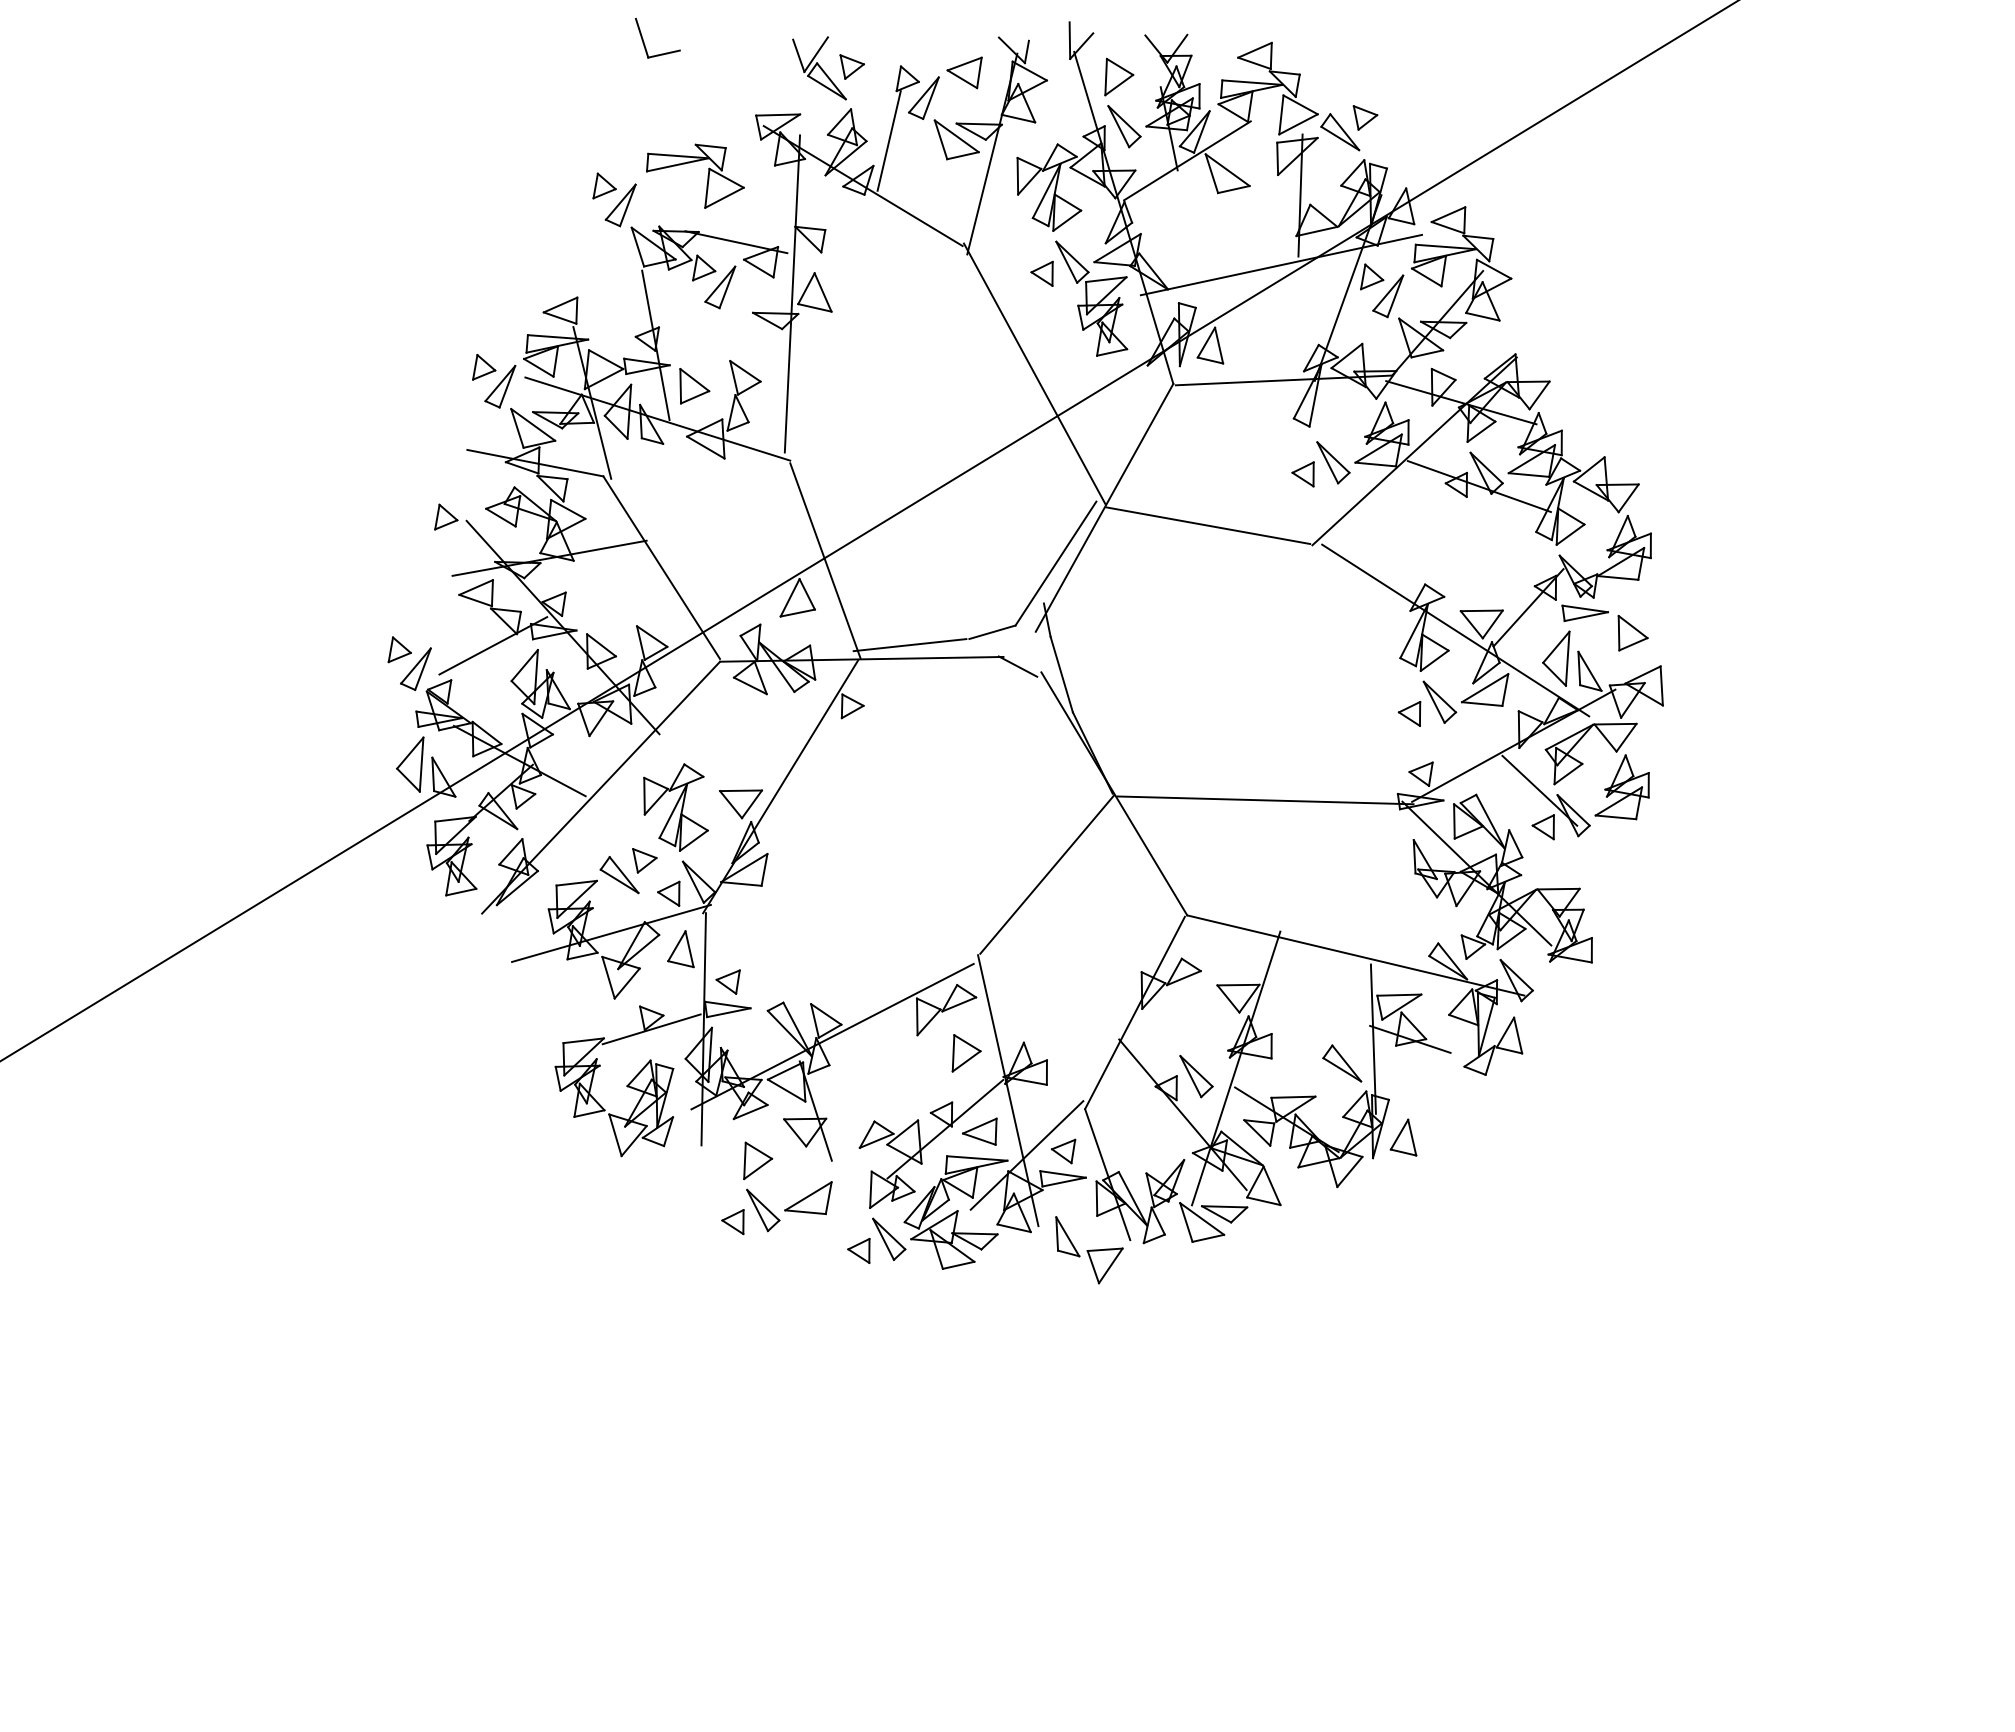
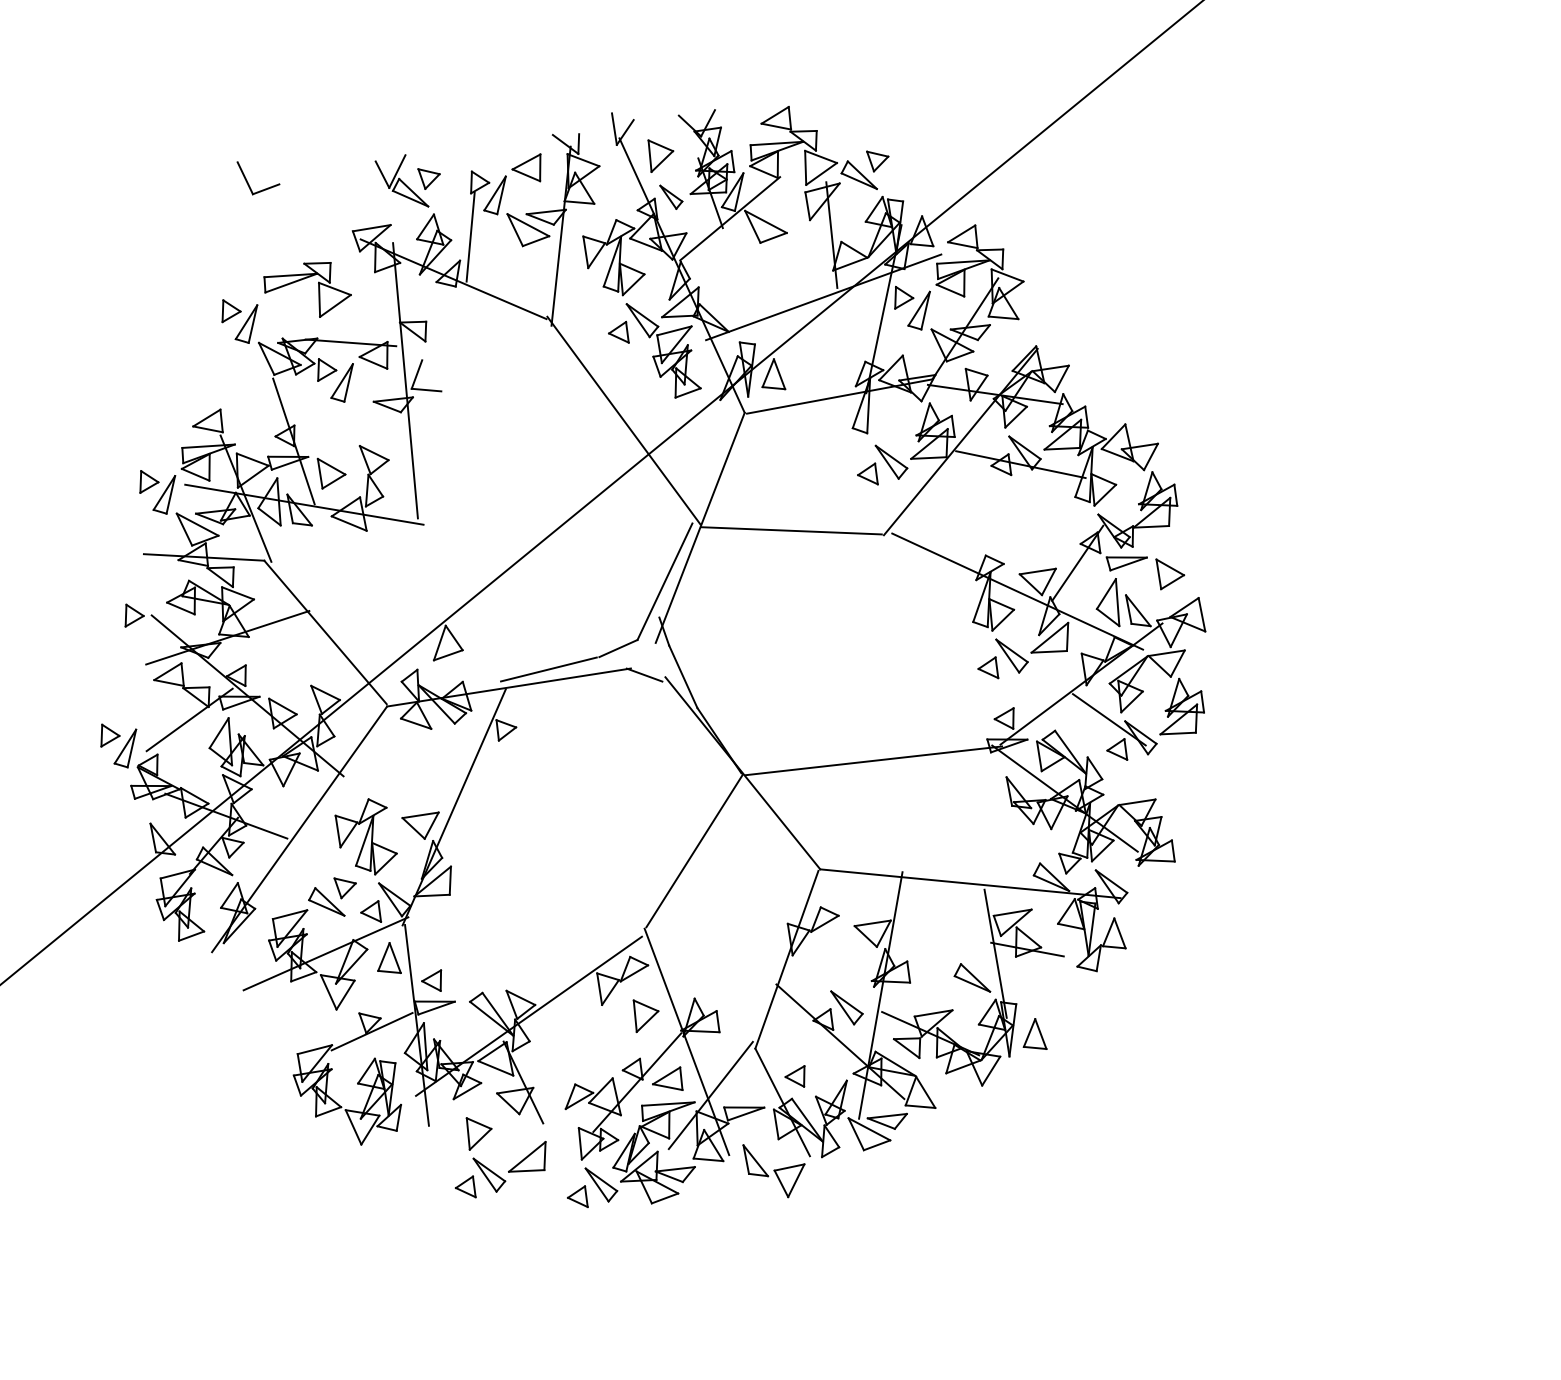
part: (1124, 126) -> (671, 196), size x0.7
line: (822, 292) -> (431, 375), removed
line: (825, 560) -> (465, 606), removed
part: (410, 764) -> (132, 832), removed
part: (1063, 1151) -> (795, 1077), moved

